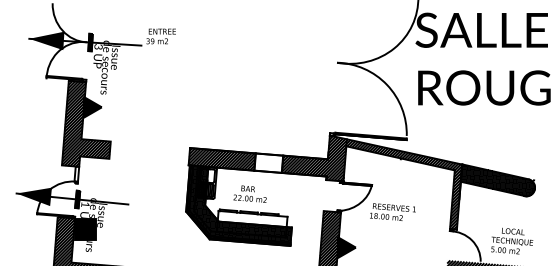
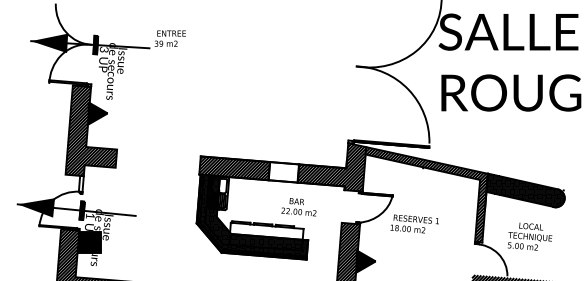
text: (249, 193) -> (298, 206), moved
text: (512, 240) -> (530, 235), moved

